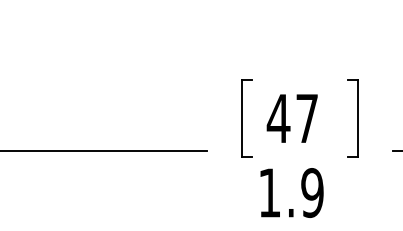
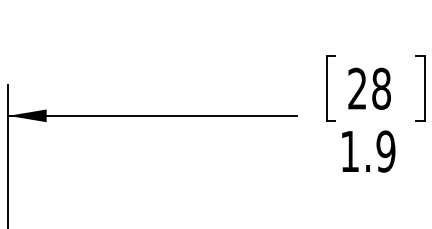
text: (291, 118) -> (368, 88), 47 -> 28

